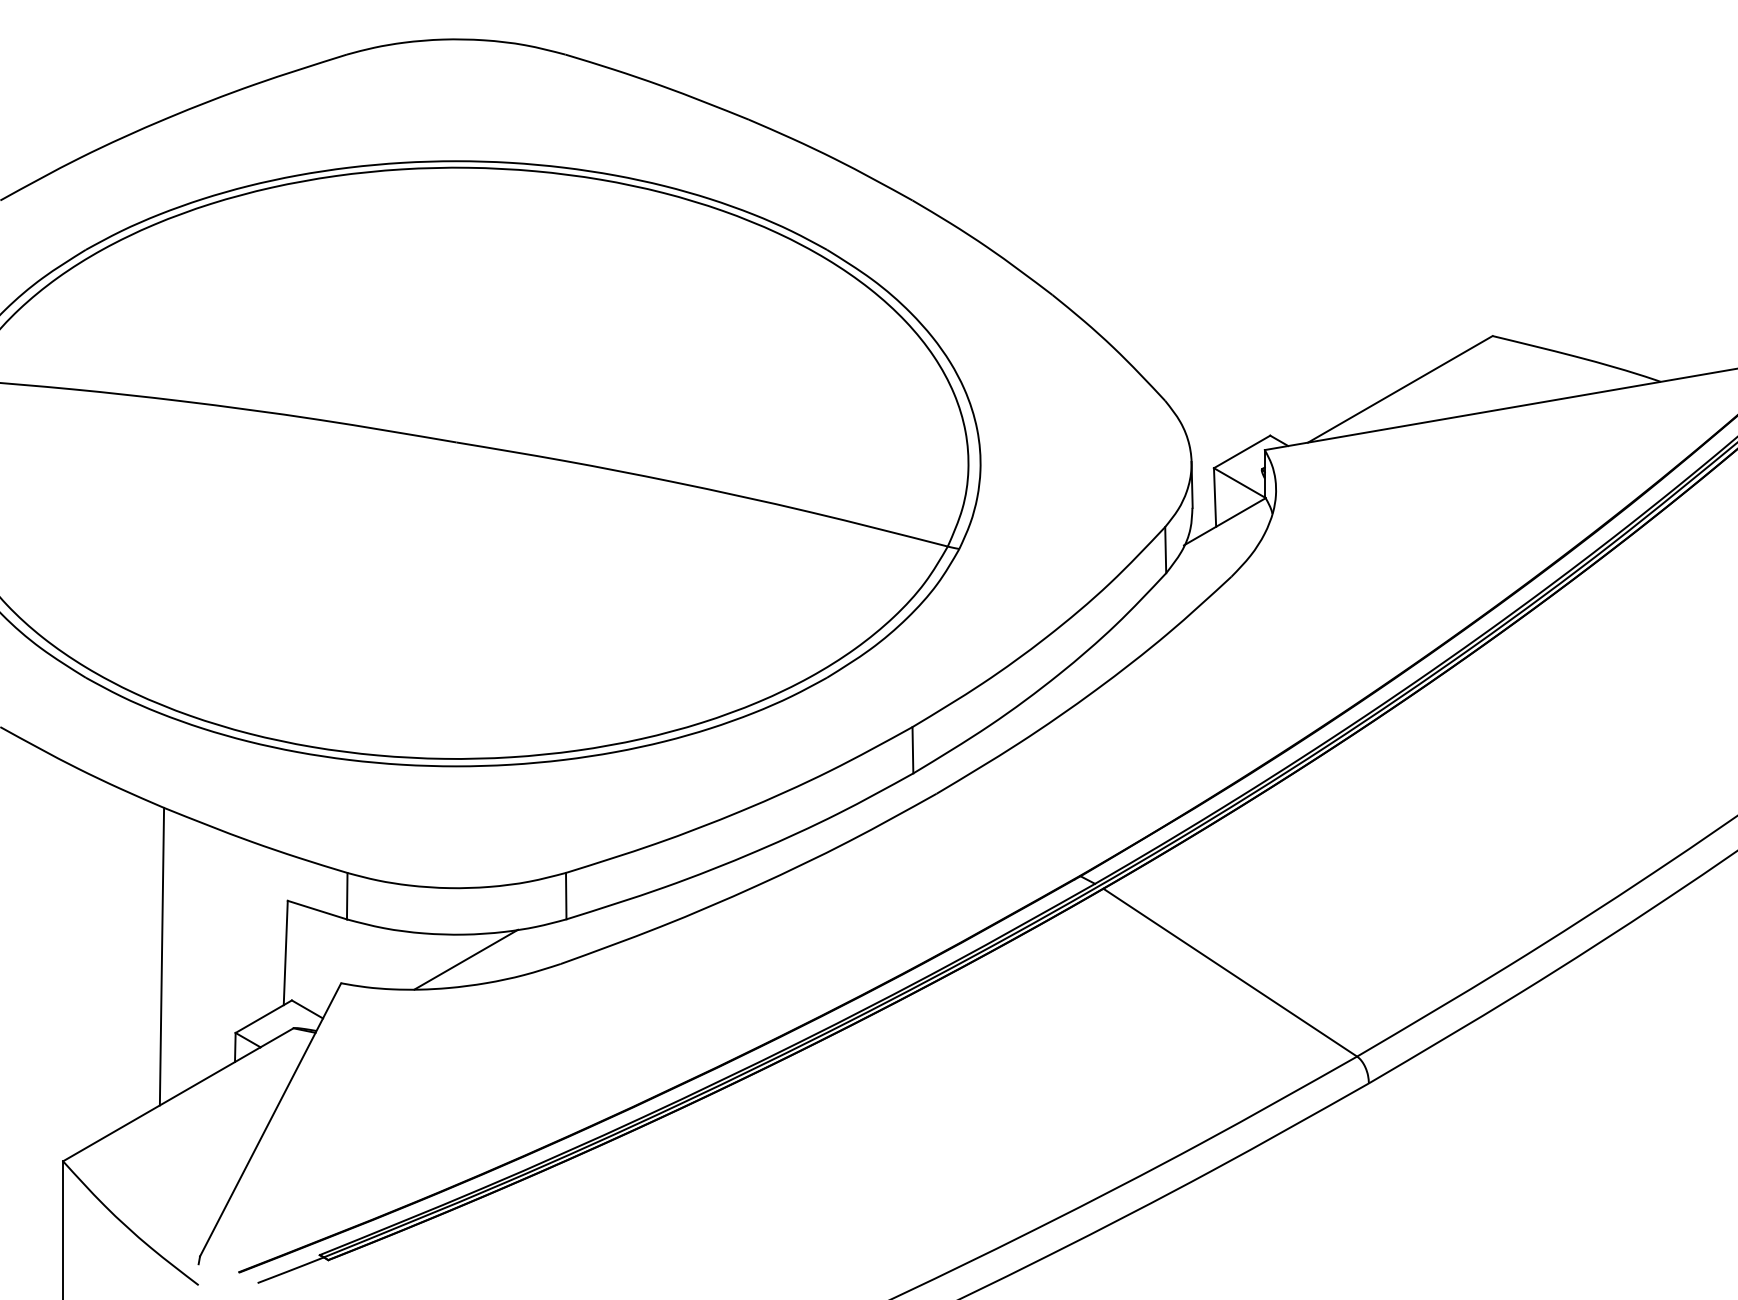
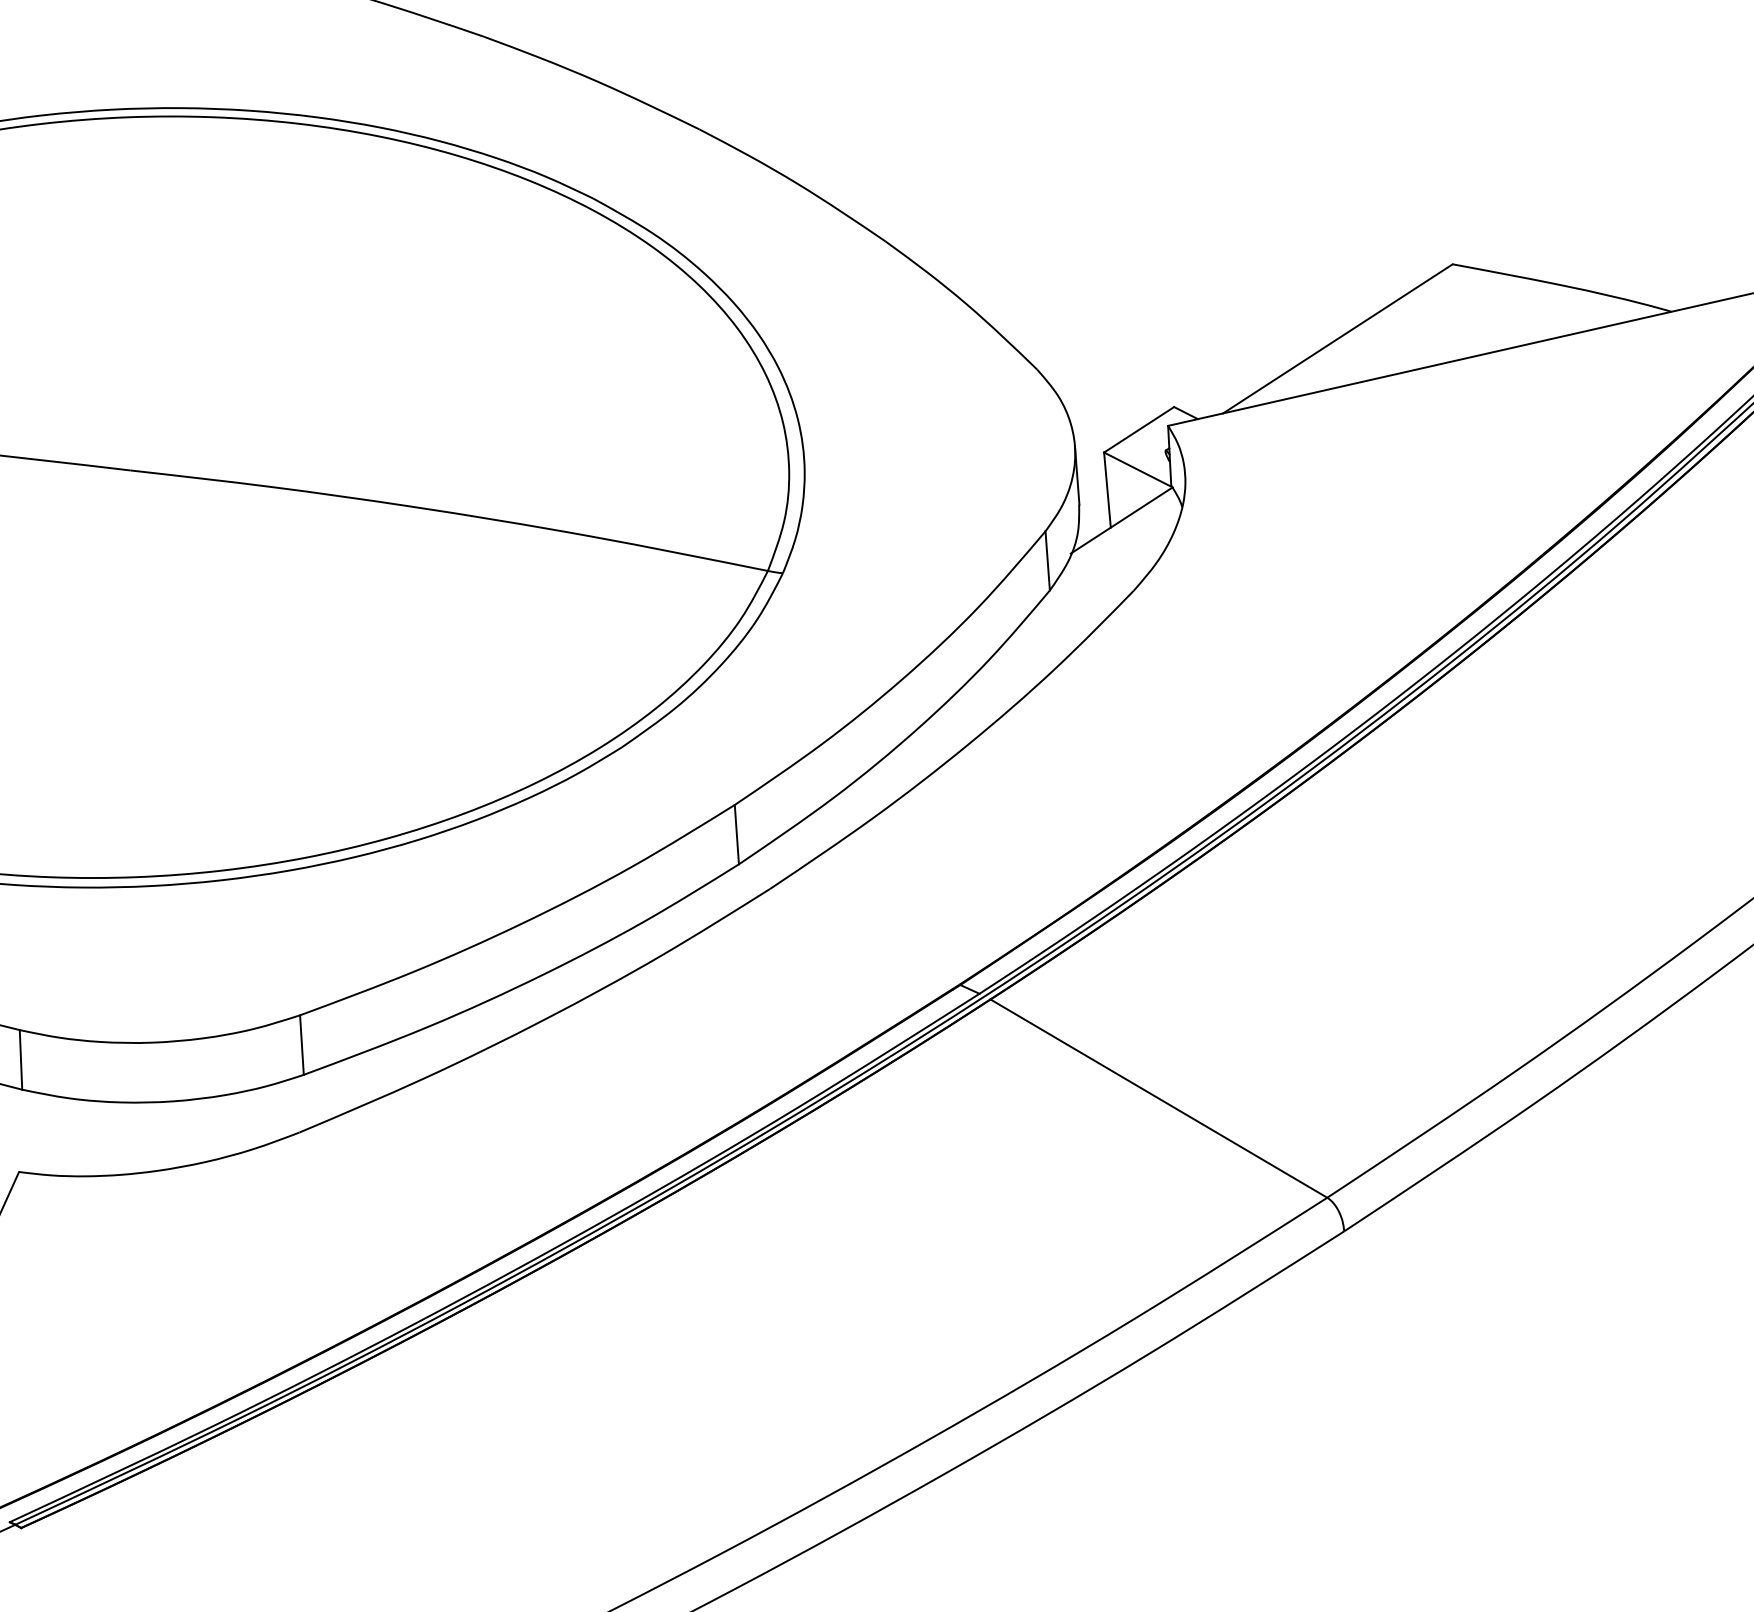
line: (466, 959) -> (178, 1133), removed

